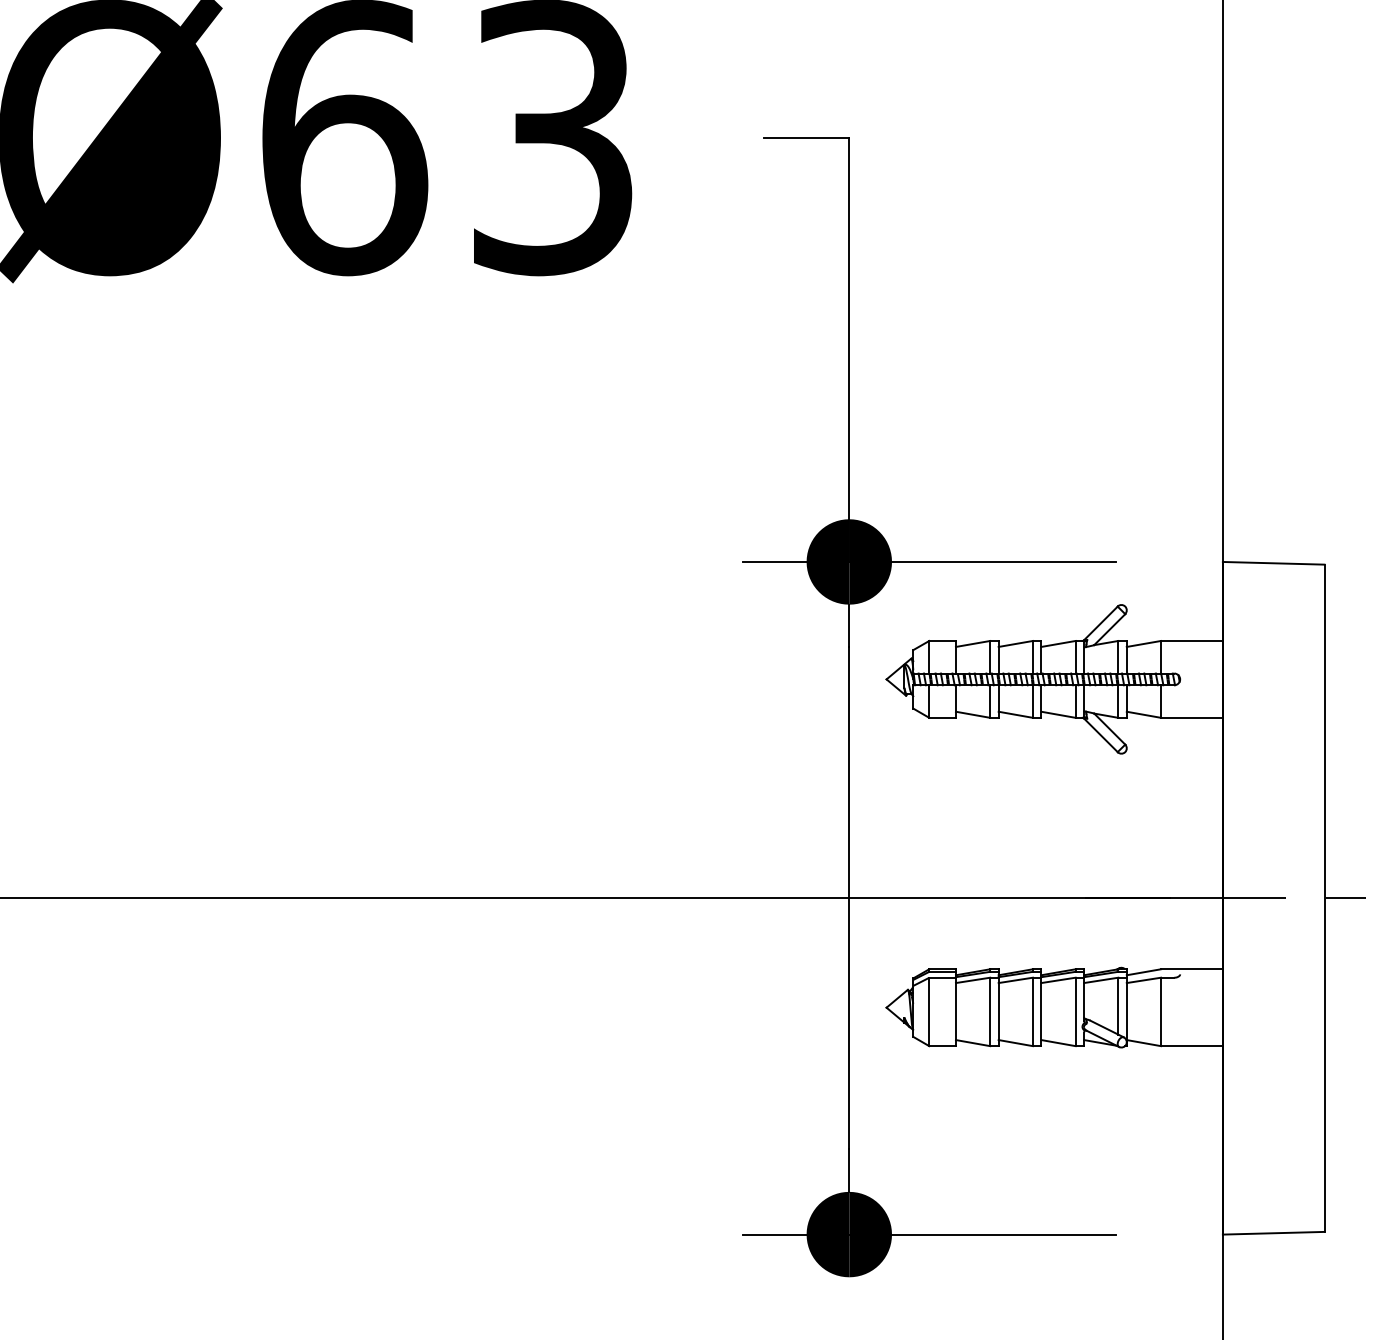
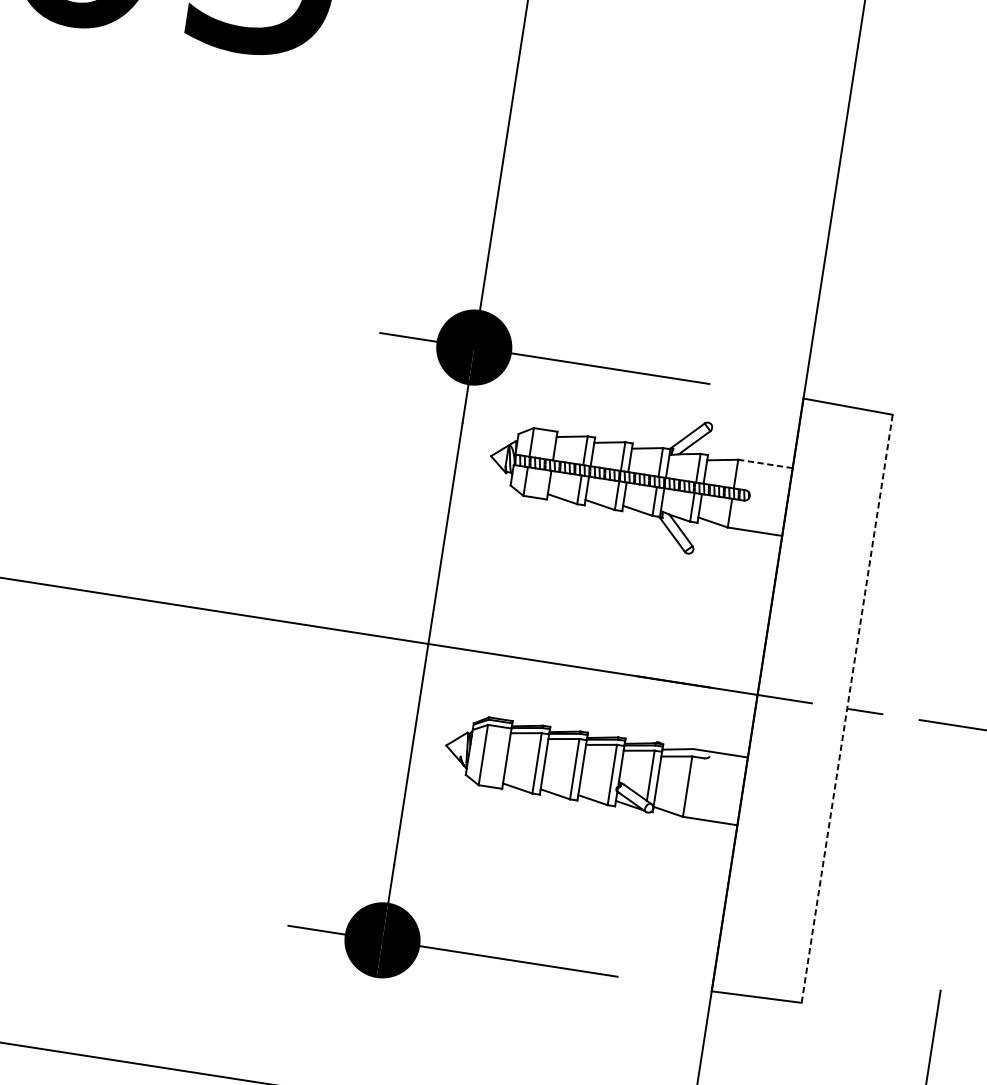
line: (1191, 640) -> (765, 463), solid -> dashed
line: (1324, 898) -> (847, 709), solid -> dashed

